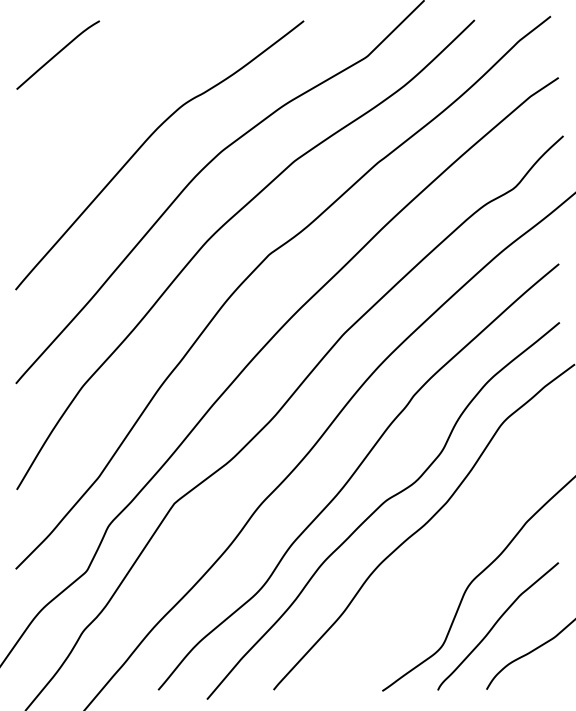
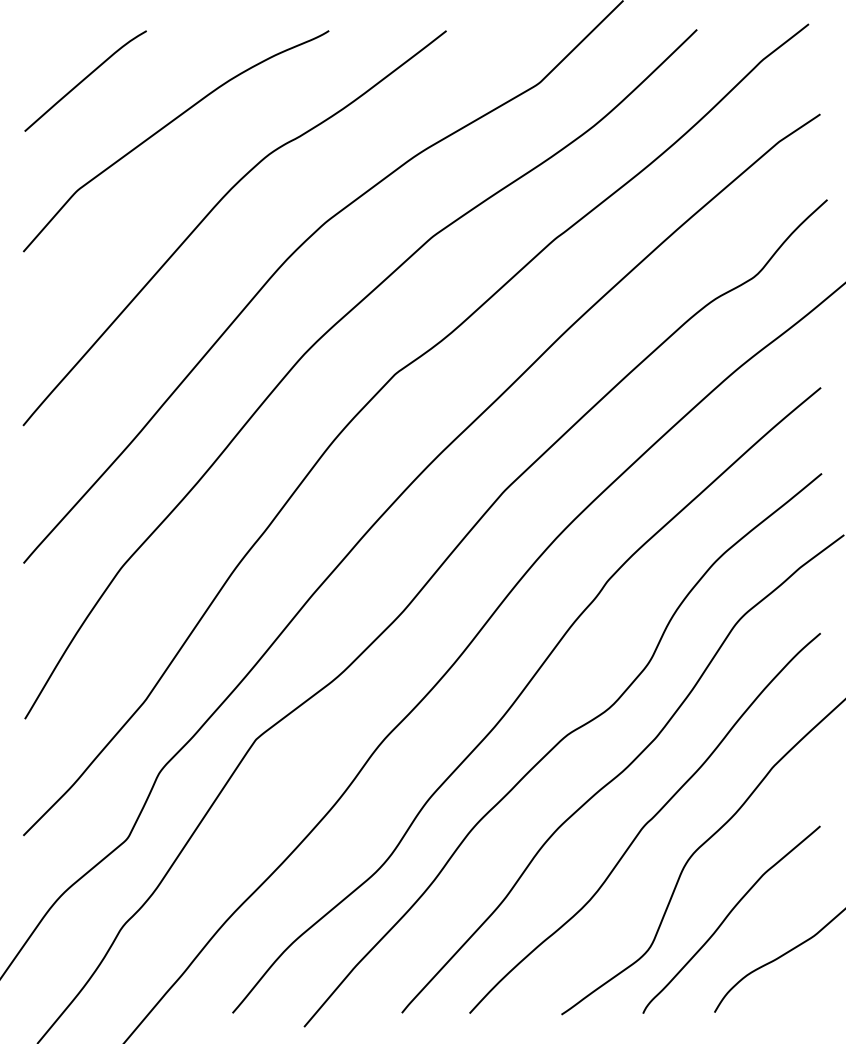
curve: (112, 87) -> (165, 128), added
curve: (439, 560) -> (645, 822), added

